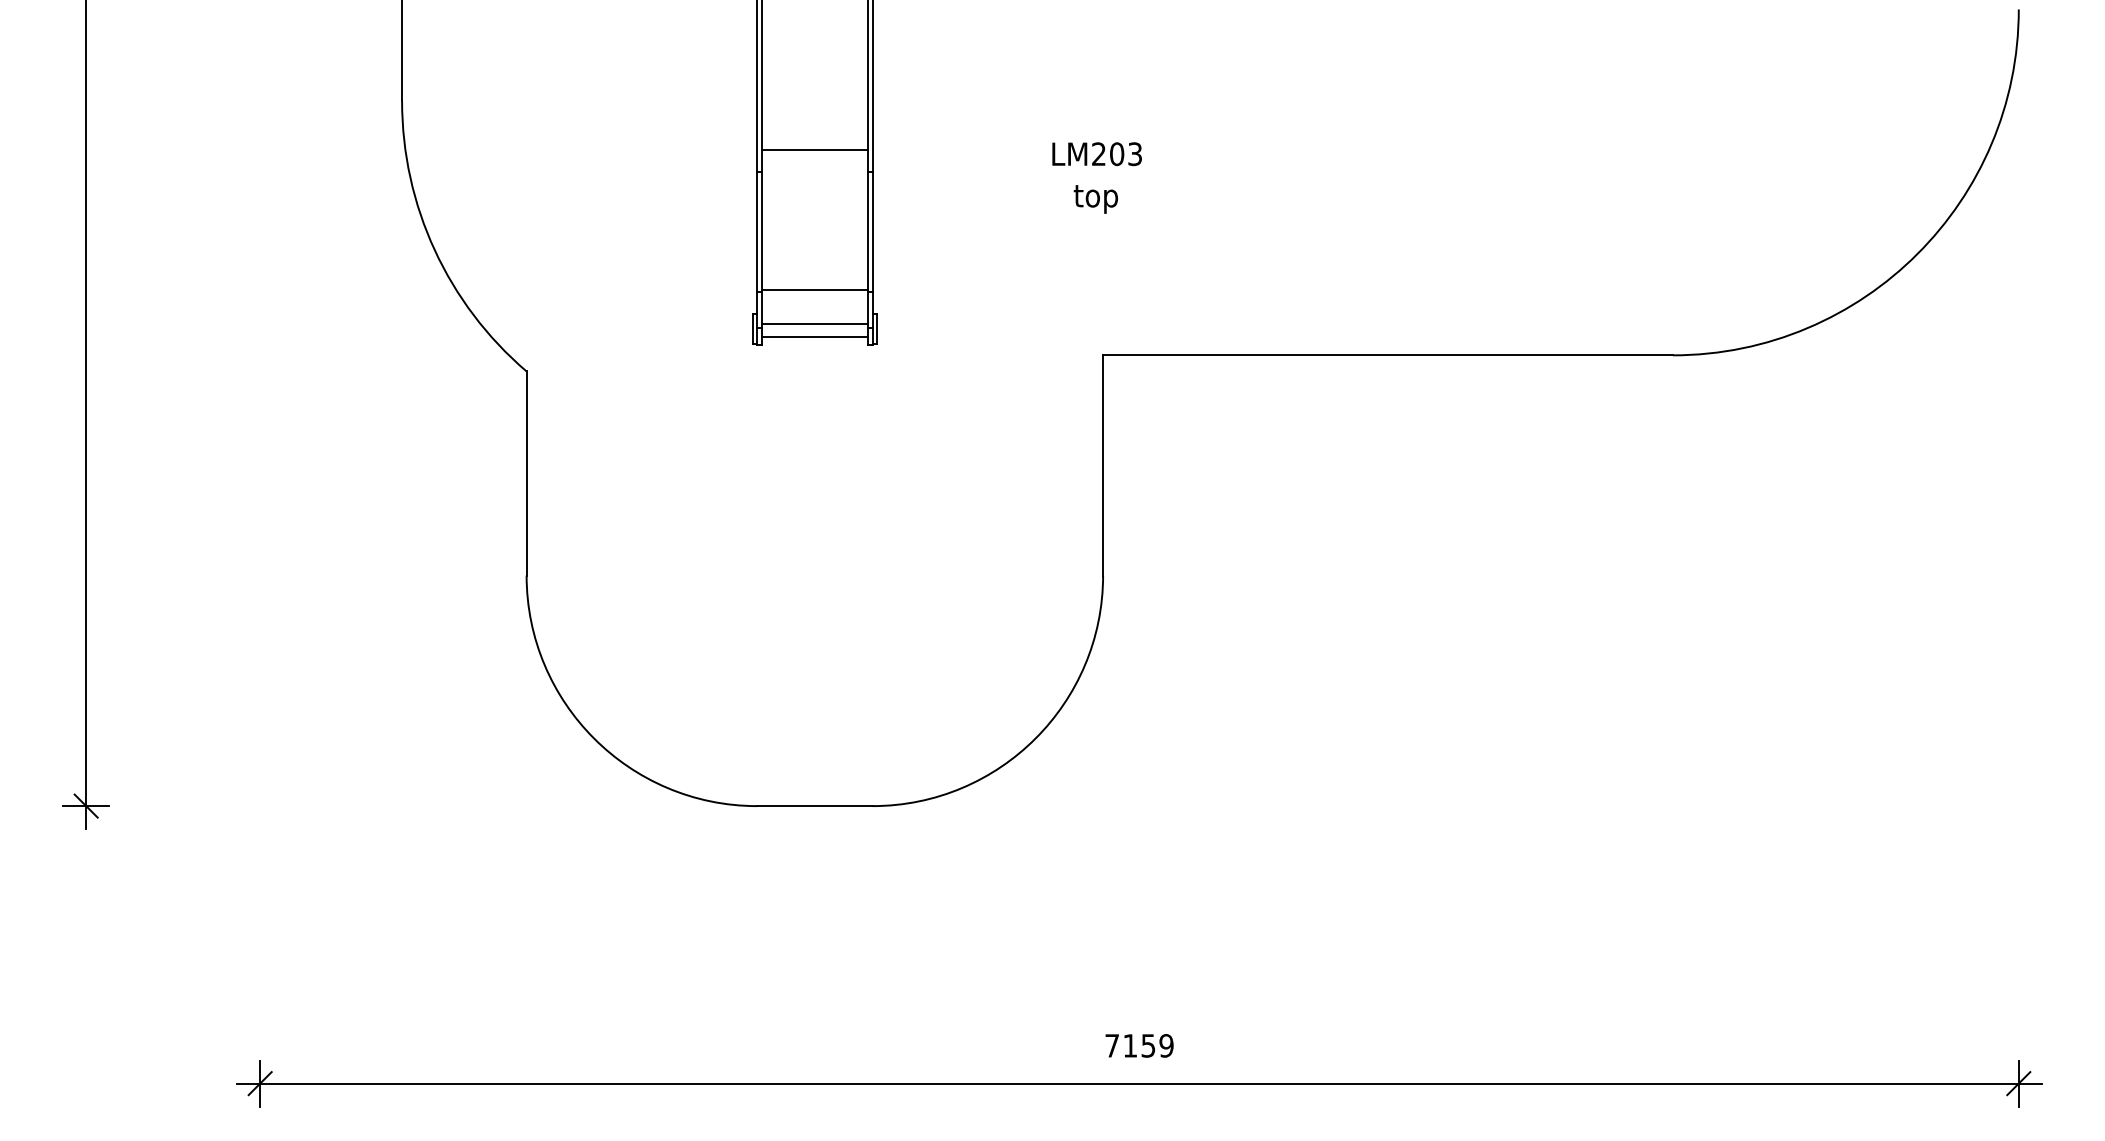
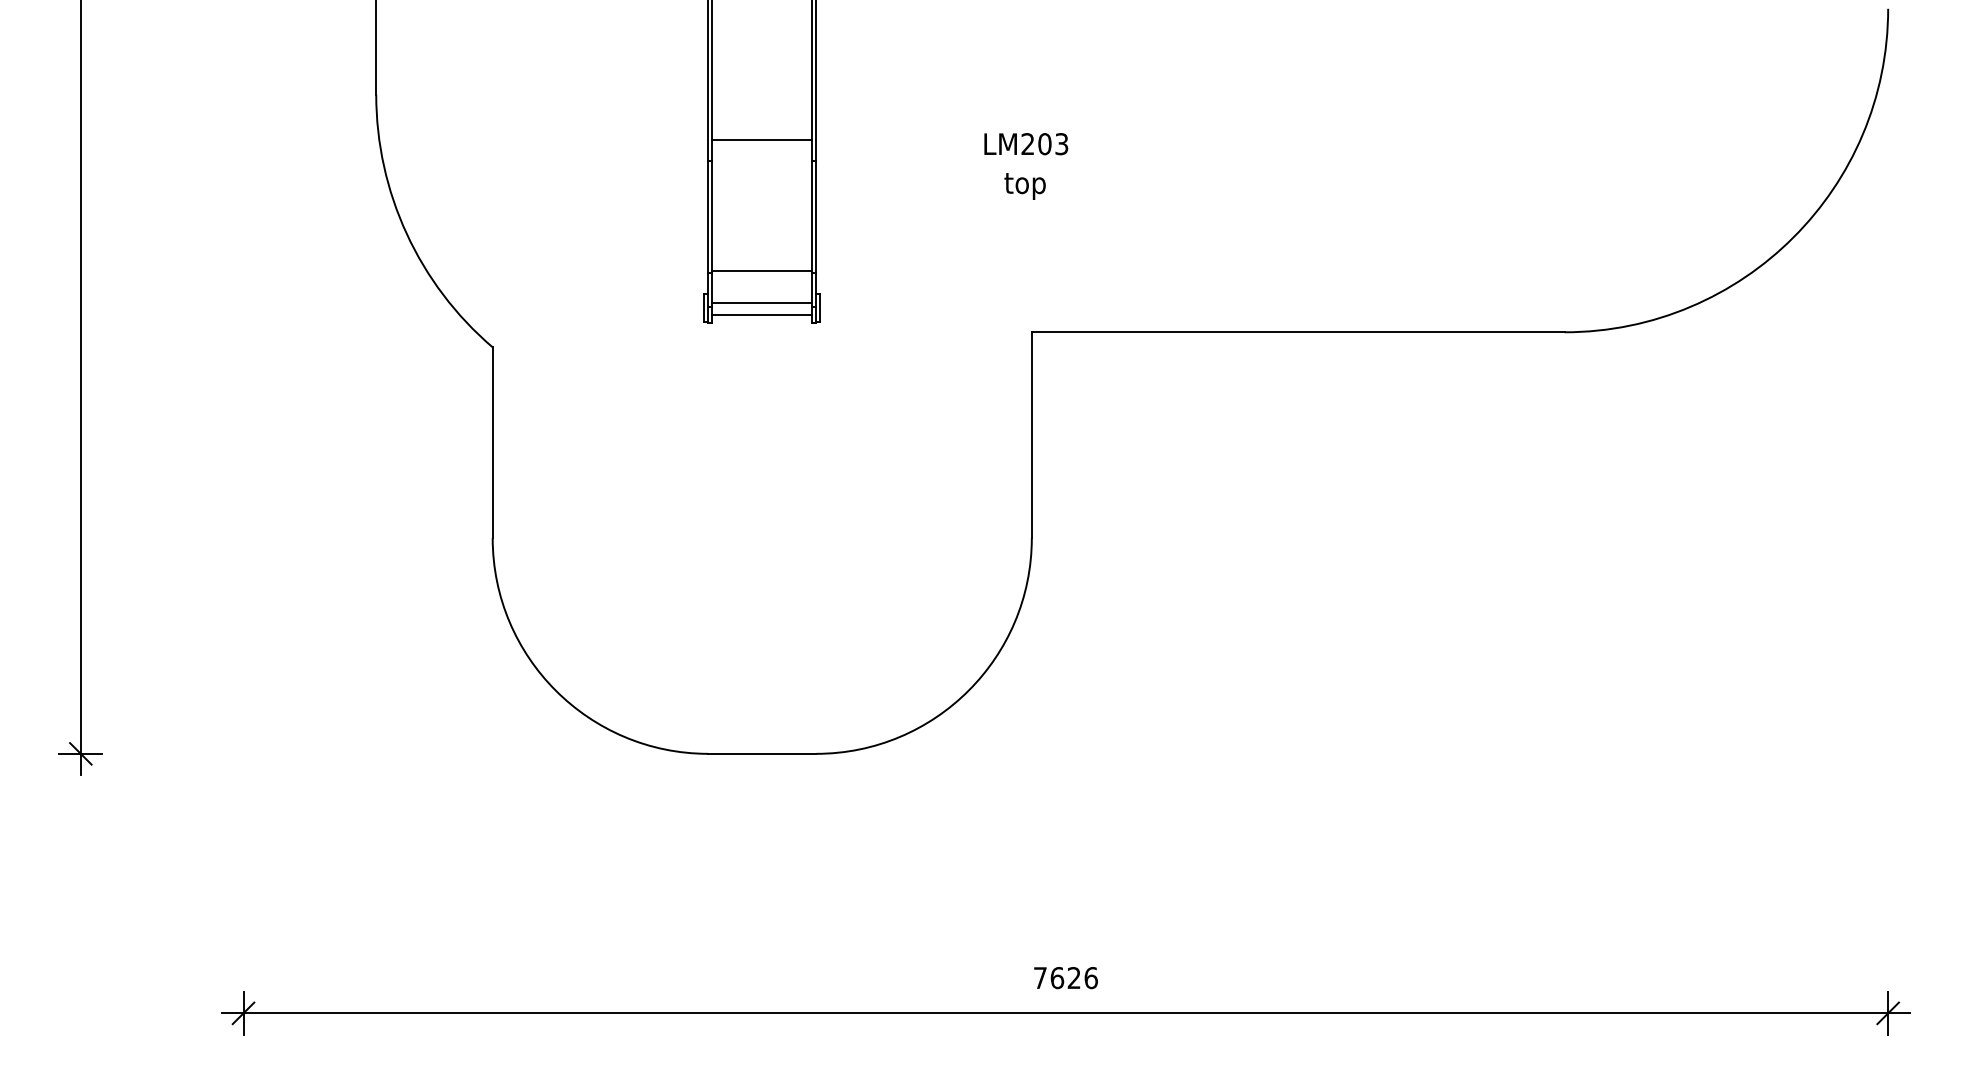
text: (1148, 1045) -> (1074, 977), 7159 -> 7626

